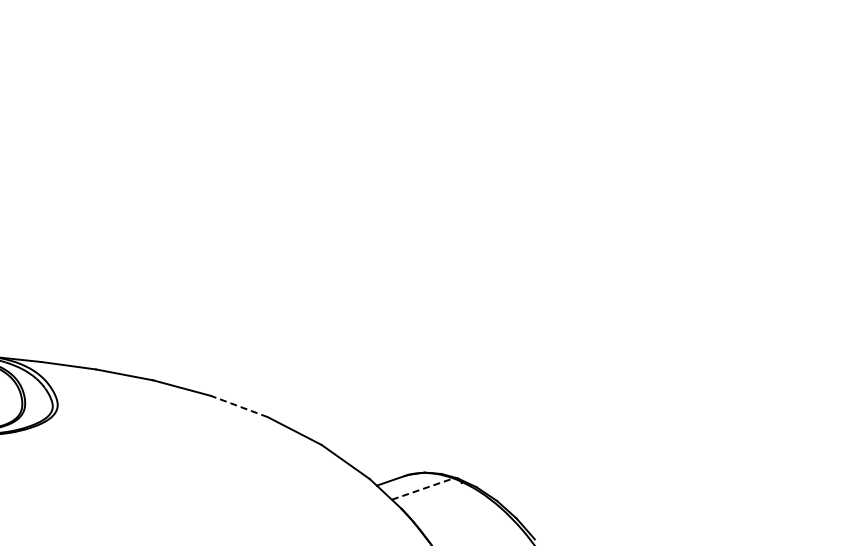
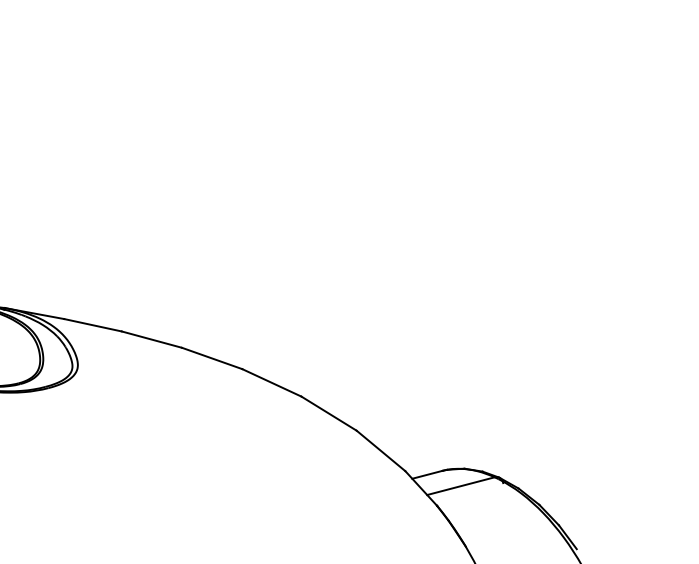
line: (238, 406) -> (270, 382), dashed -> solid
line: (422, 489) -> (460, 486), dashed -> solid

